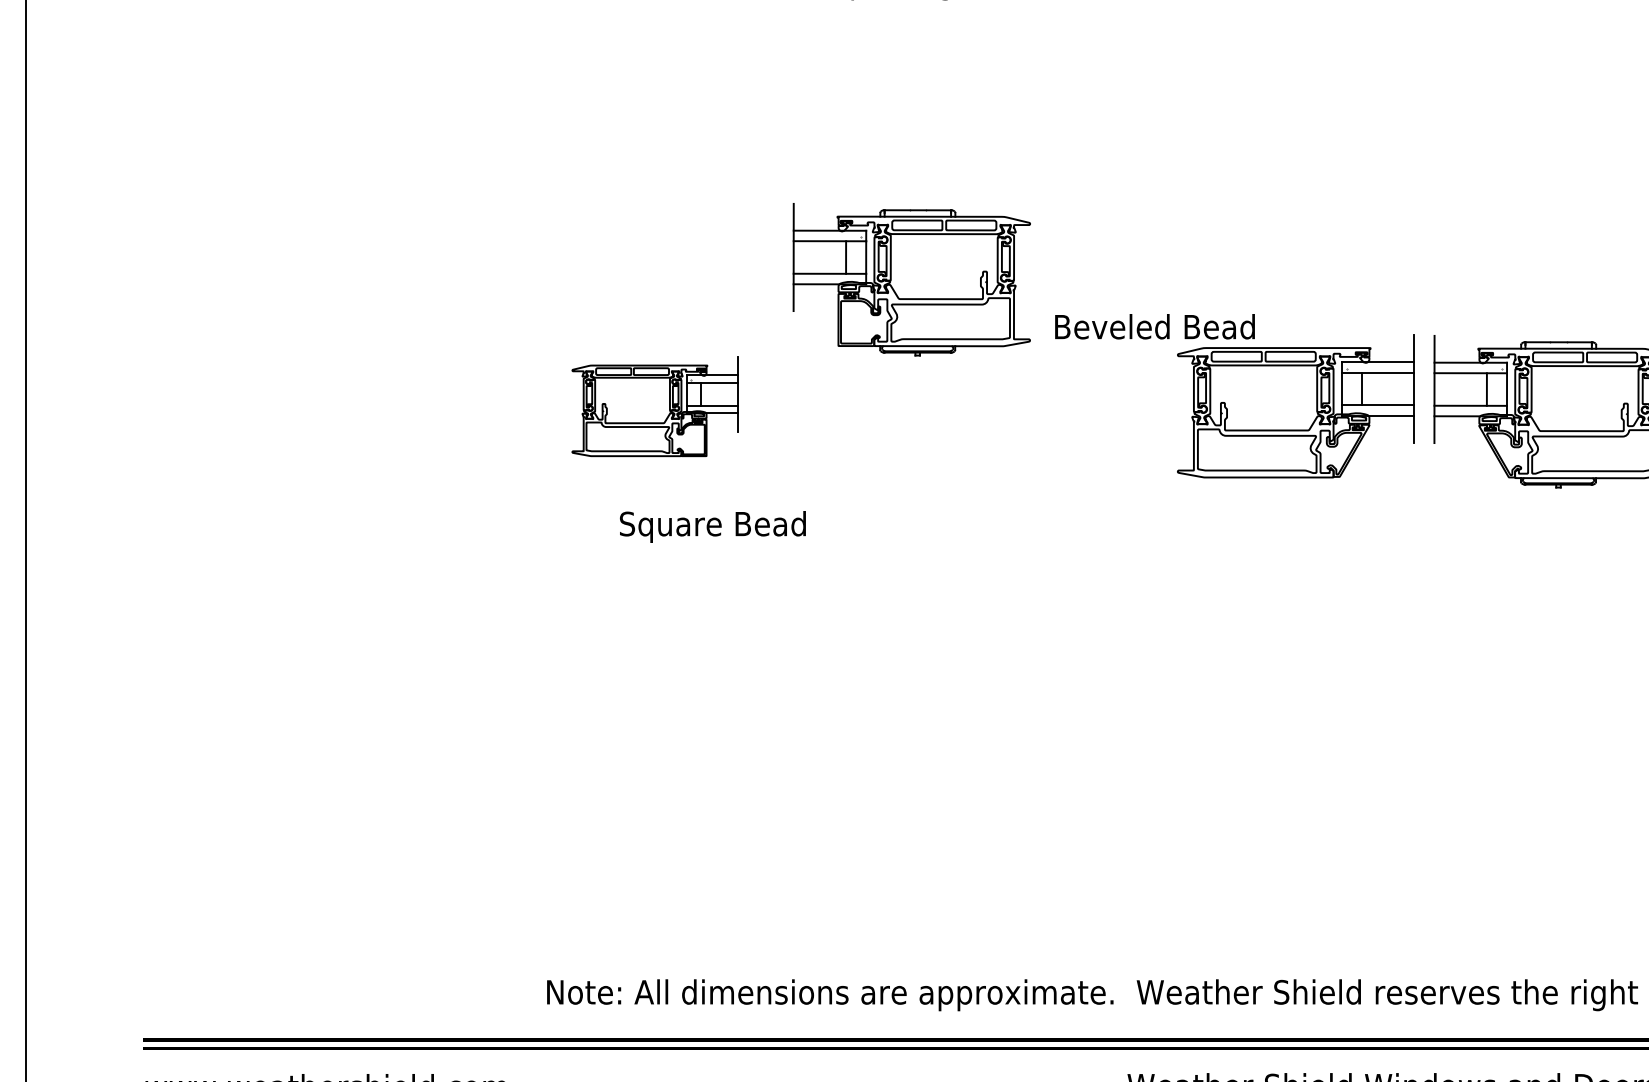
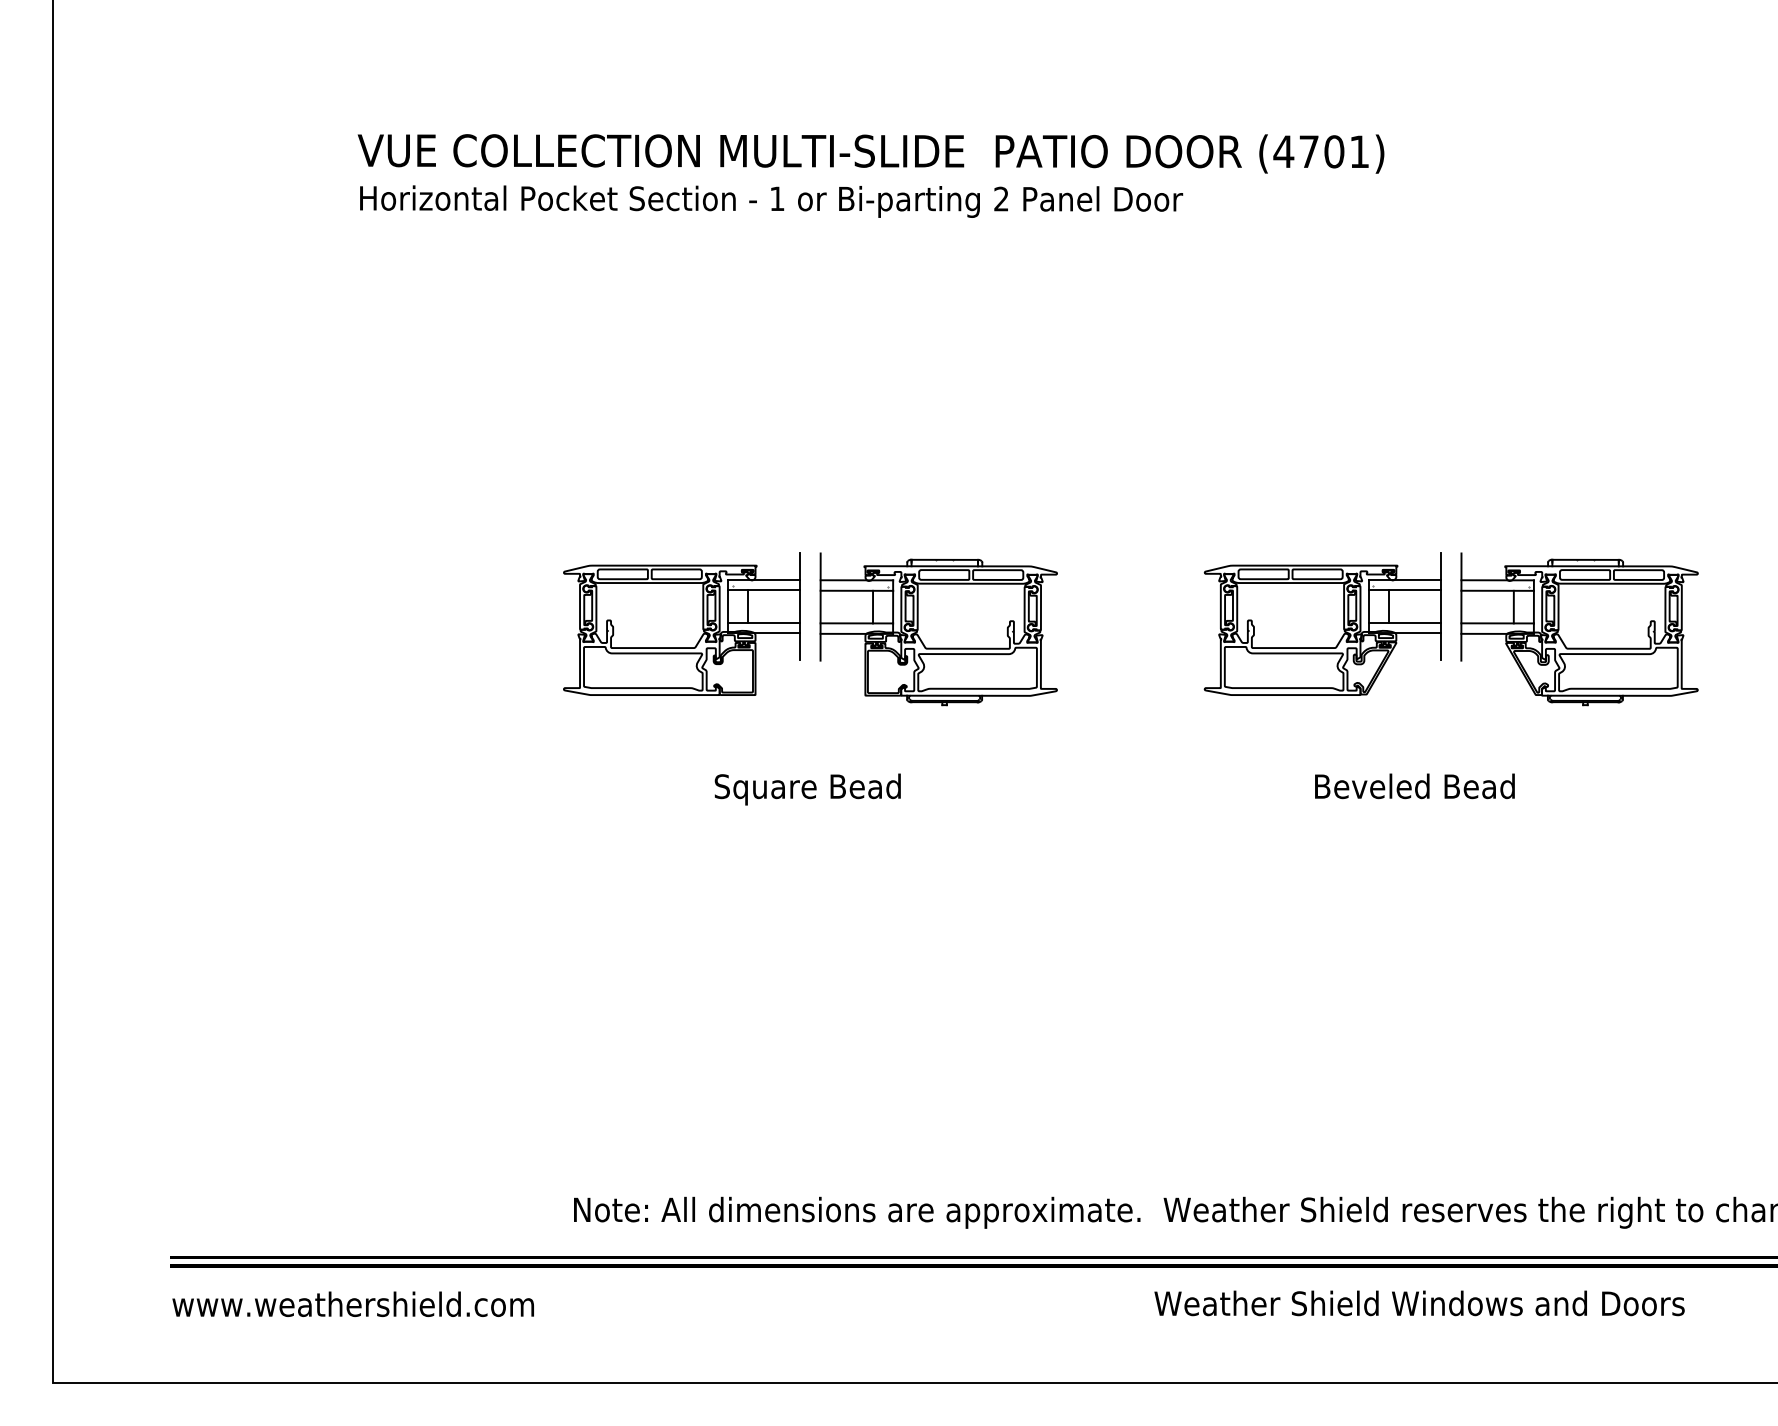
part: (911, 279) -> (938, 629), moved
text: (1154, 326) -> (1414, 786), moved
part: (654, 405) -> (681, 623), size x1.43
text: (712, 526) -> (807, 789), moved

